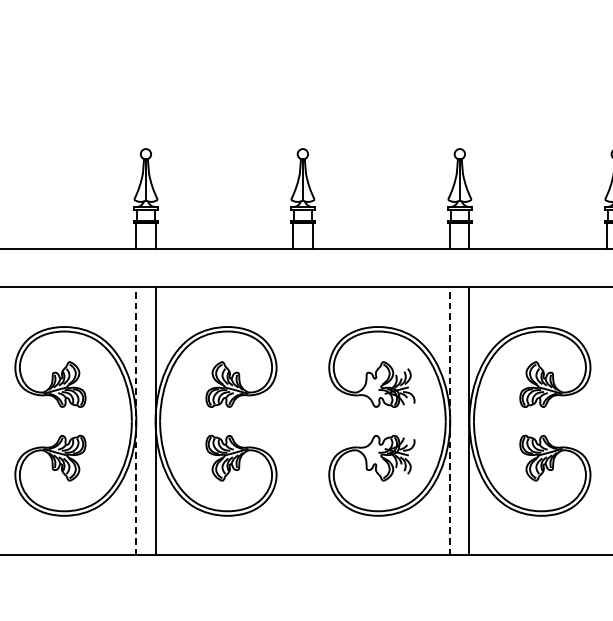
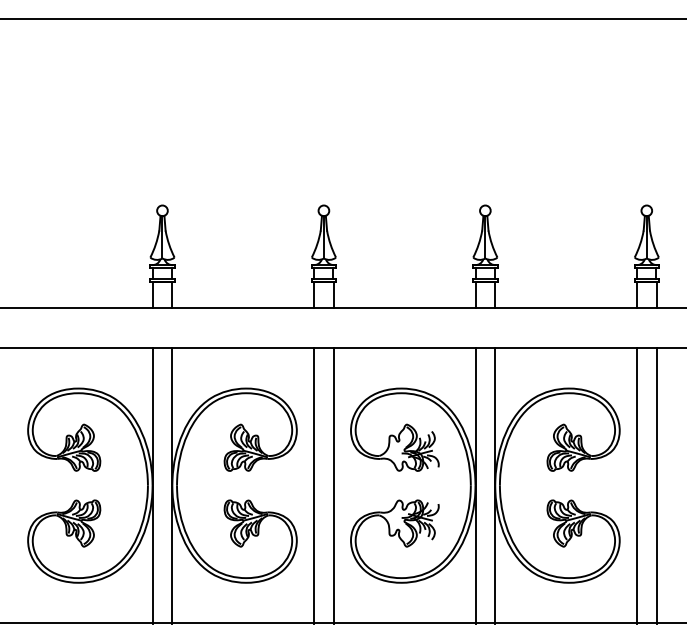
line: (136, 421) -> (152, 485), dashed -> solid
line: (293, 421) -> (314, 485), added
line: (312, 421) -> (333, 485), added
line: (450, 421) -> (475, 485), dashed -> solid
line: (606, 421) -> (636, 485), added

